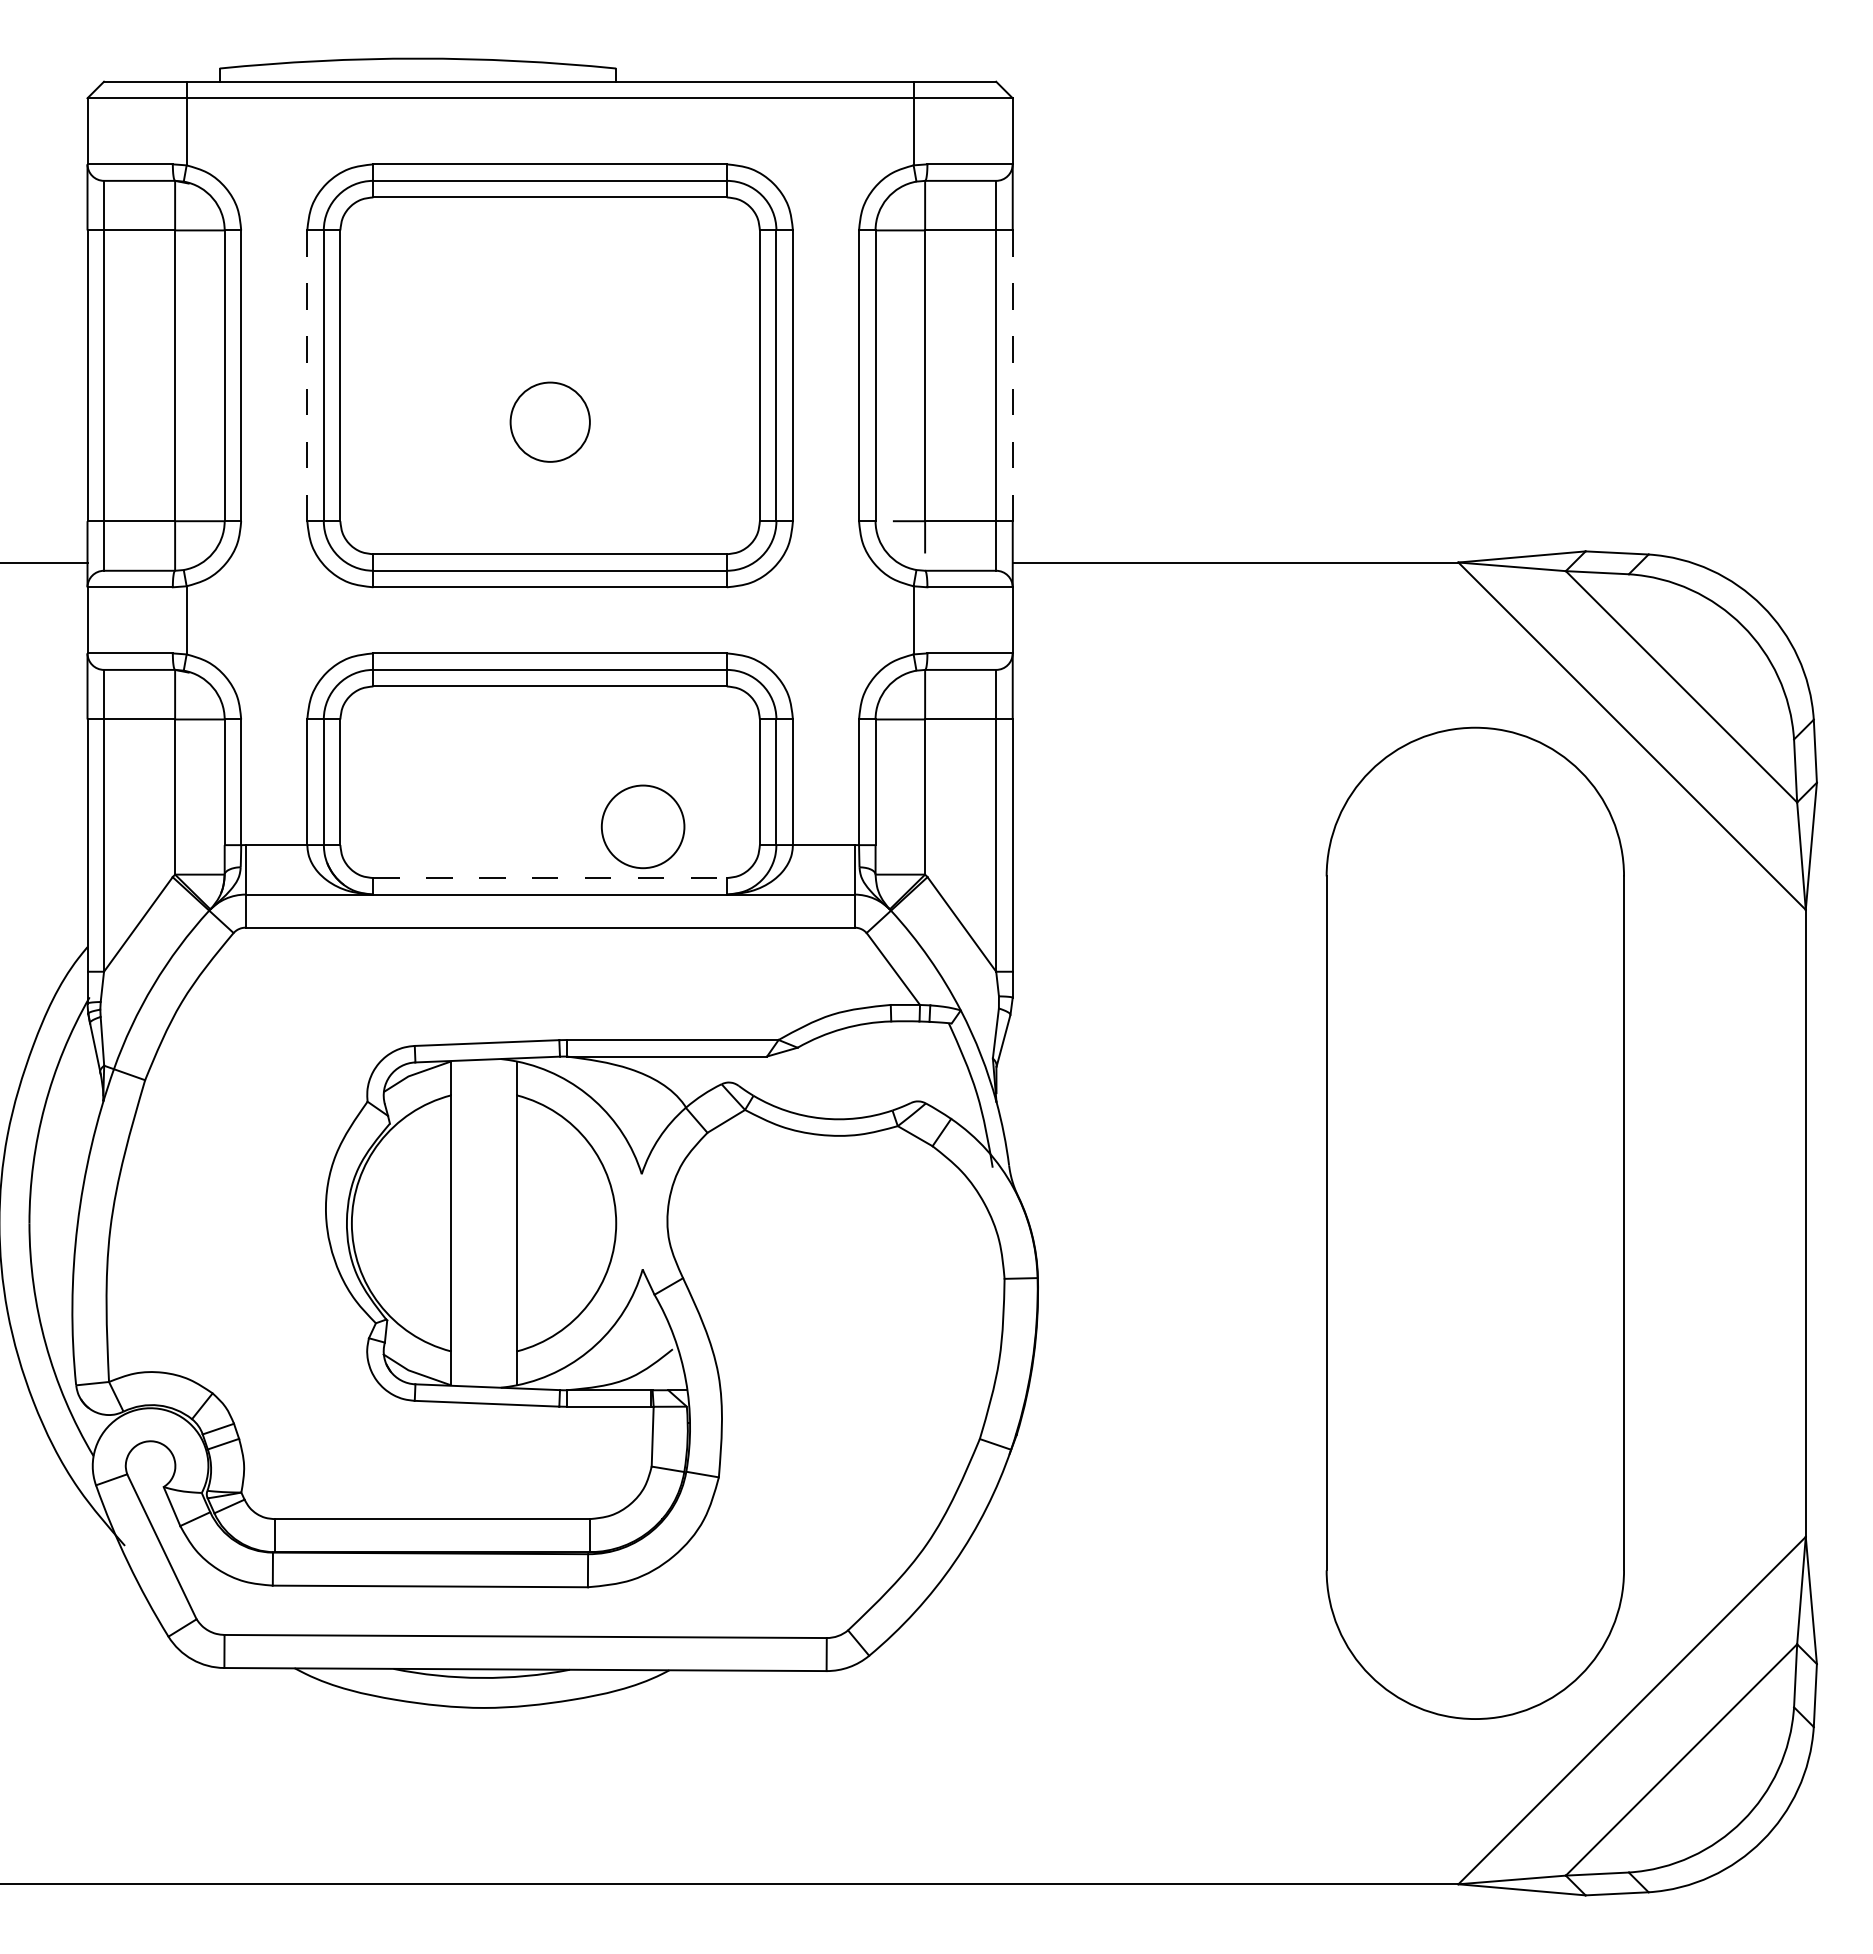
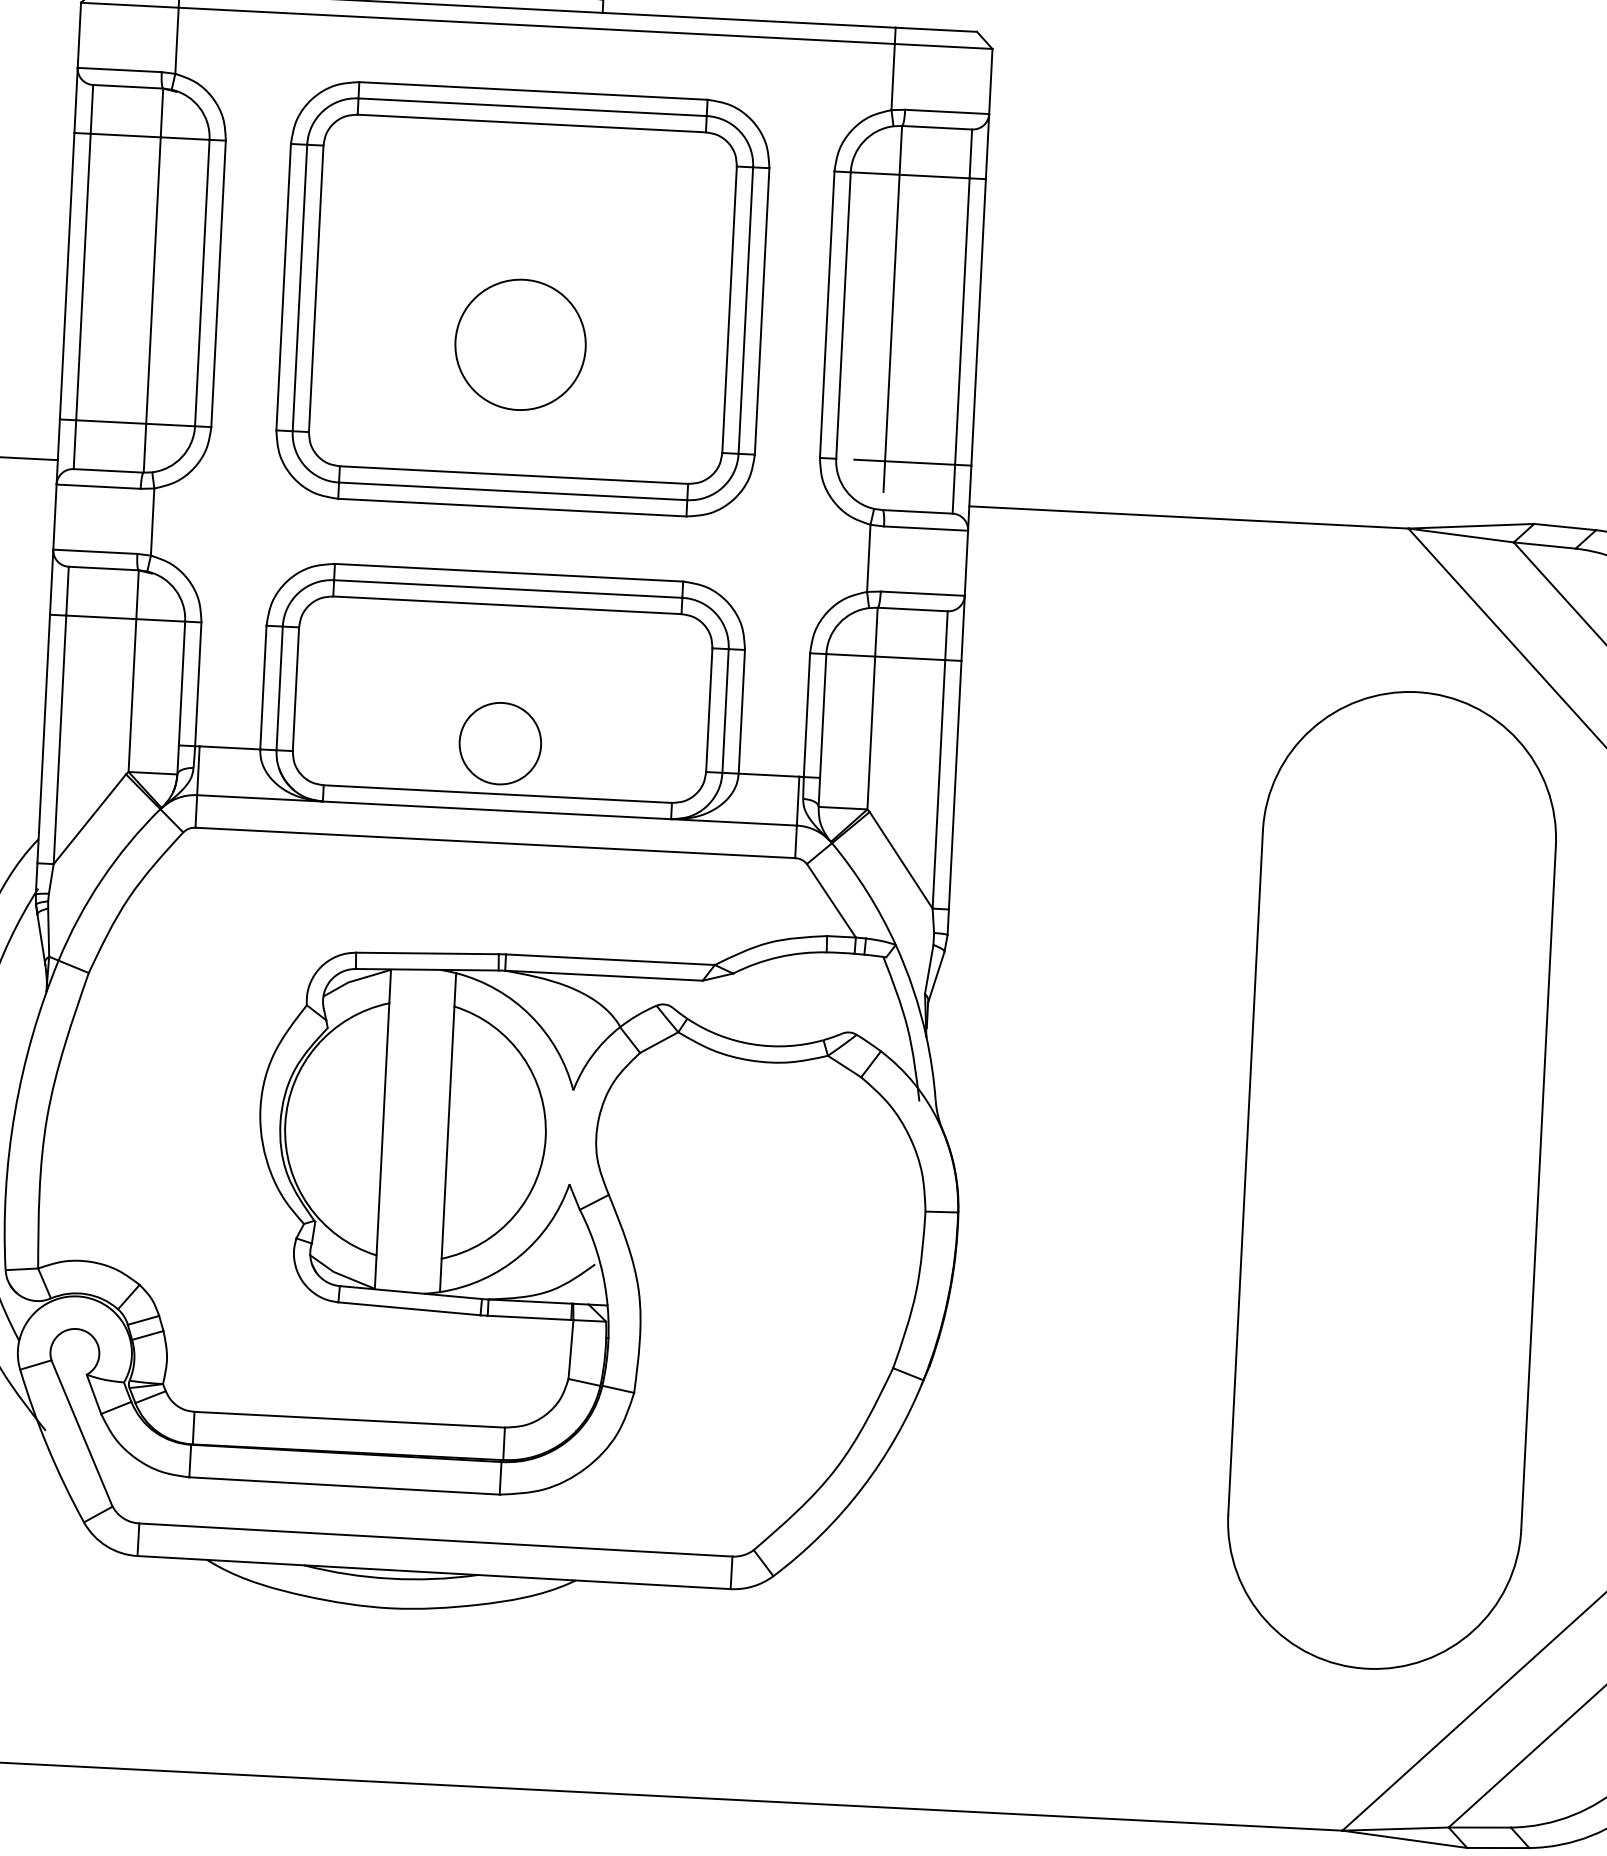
line: (307, 375) -> (283, 286), dashed -> solid
line: (1012, 376) -> (978, 323), dashed -> solid
circle: (550, 422) -> (520, 345), size x1.67
circle: (642, 826) -> (499, 743), moved
line: (550, 878) -> (498, 794), dashed -> solid

